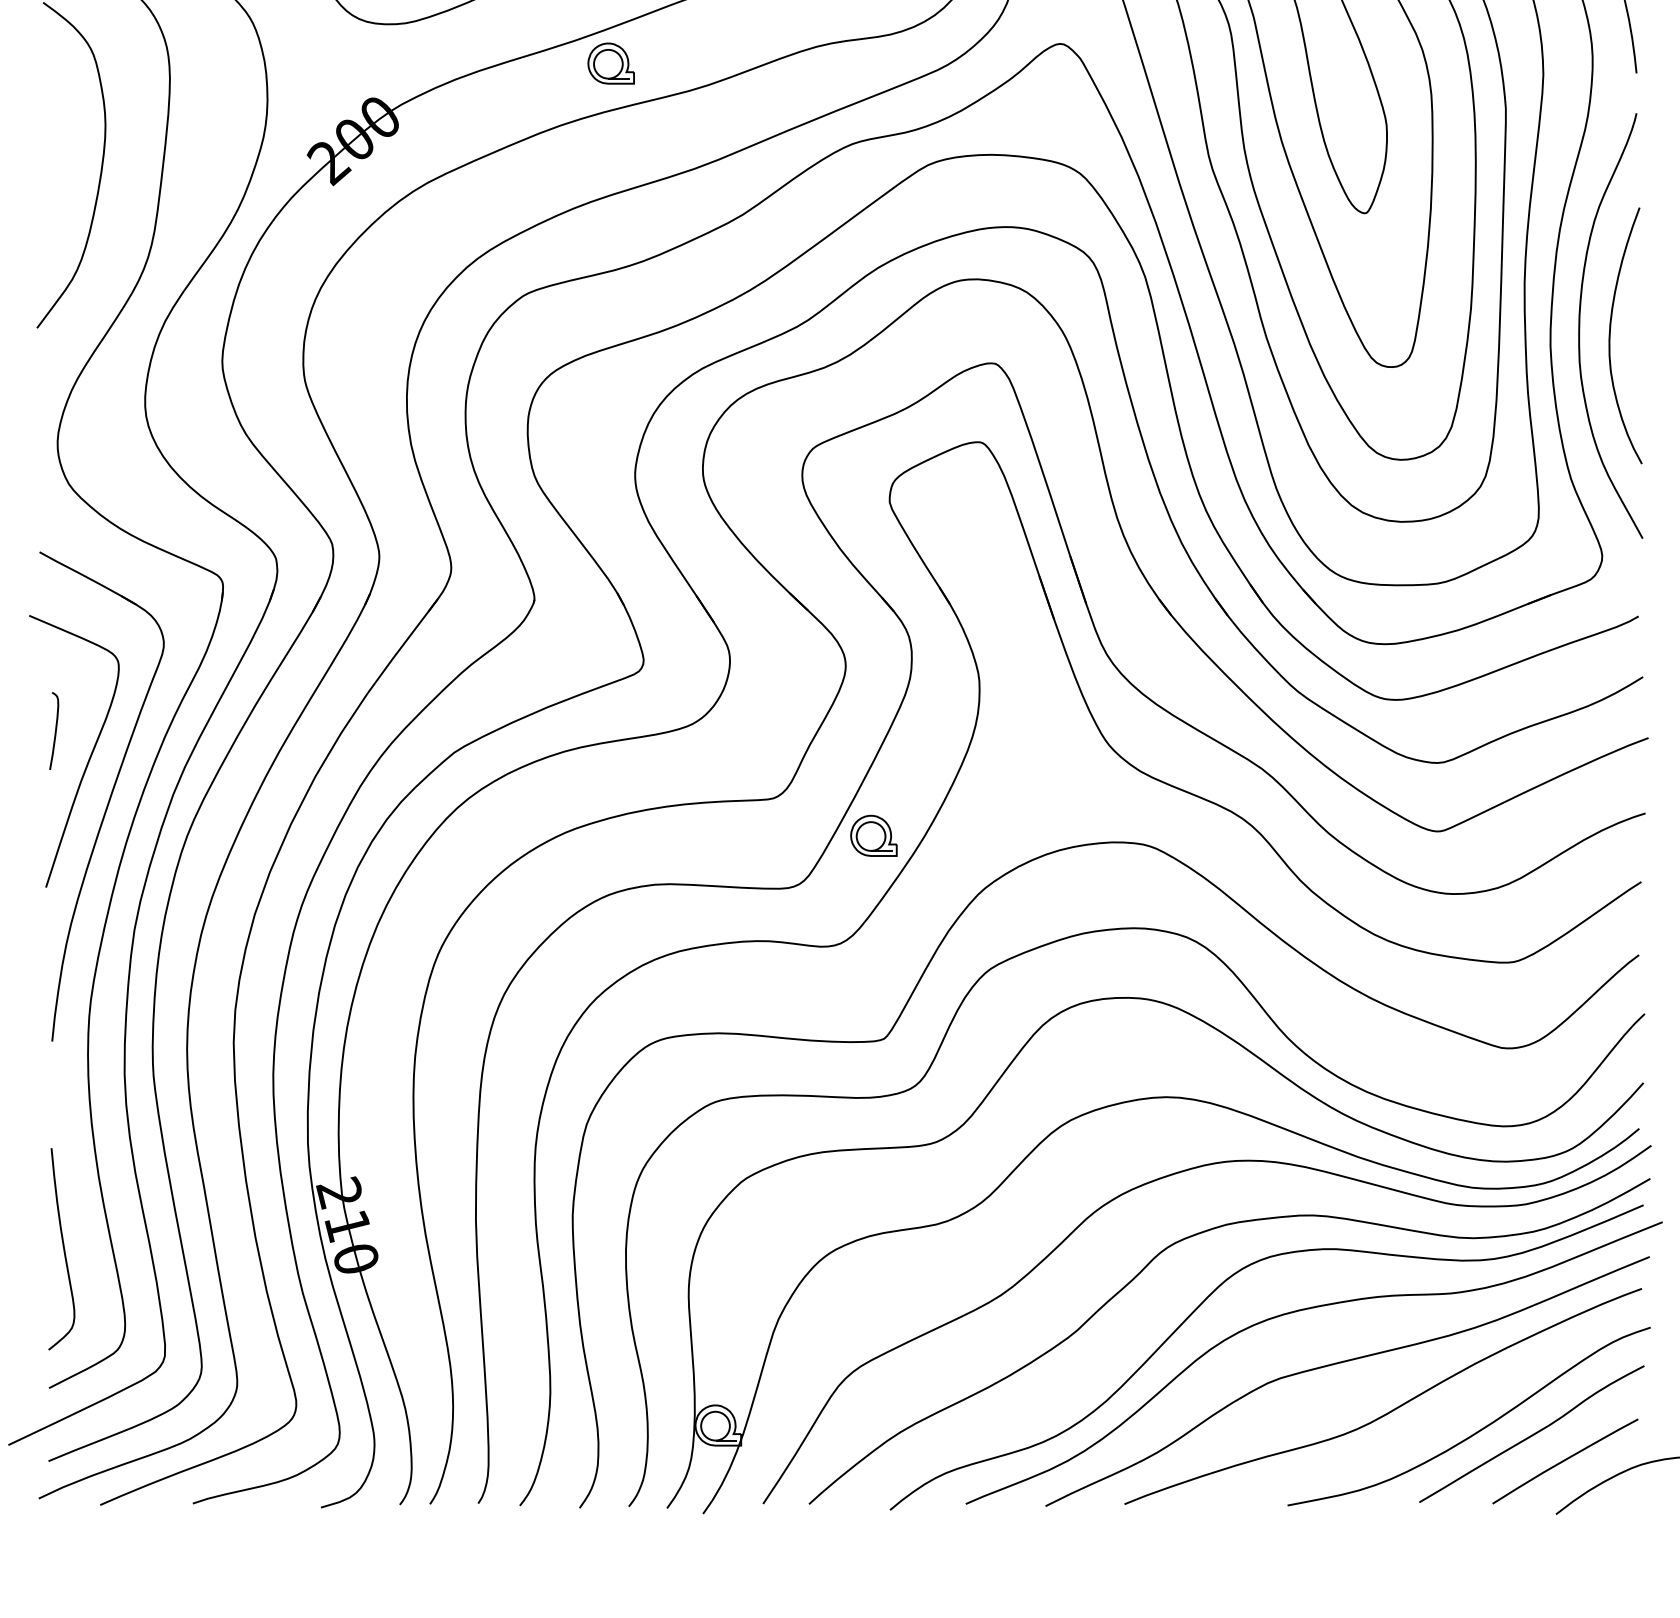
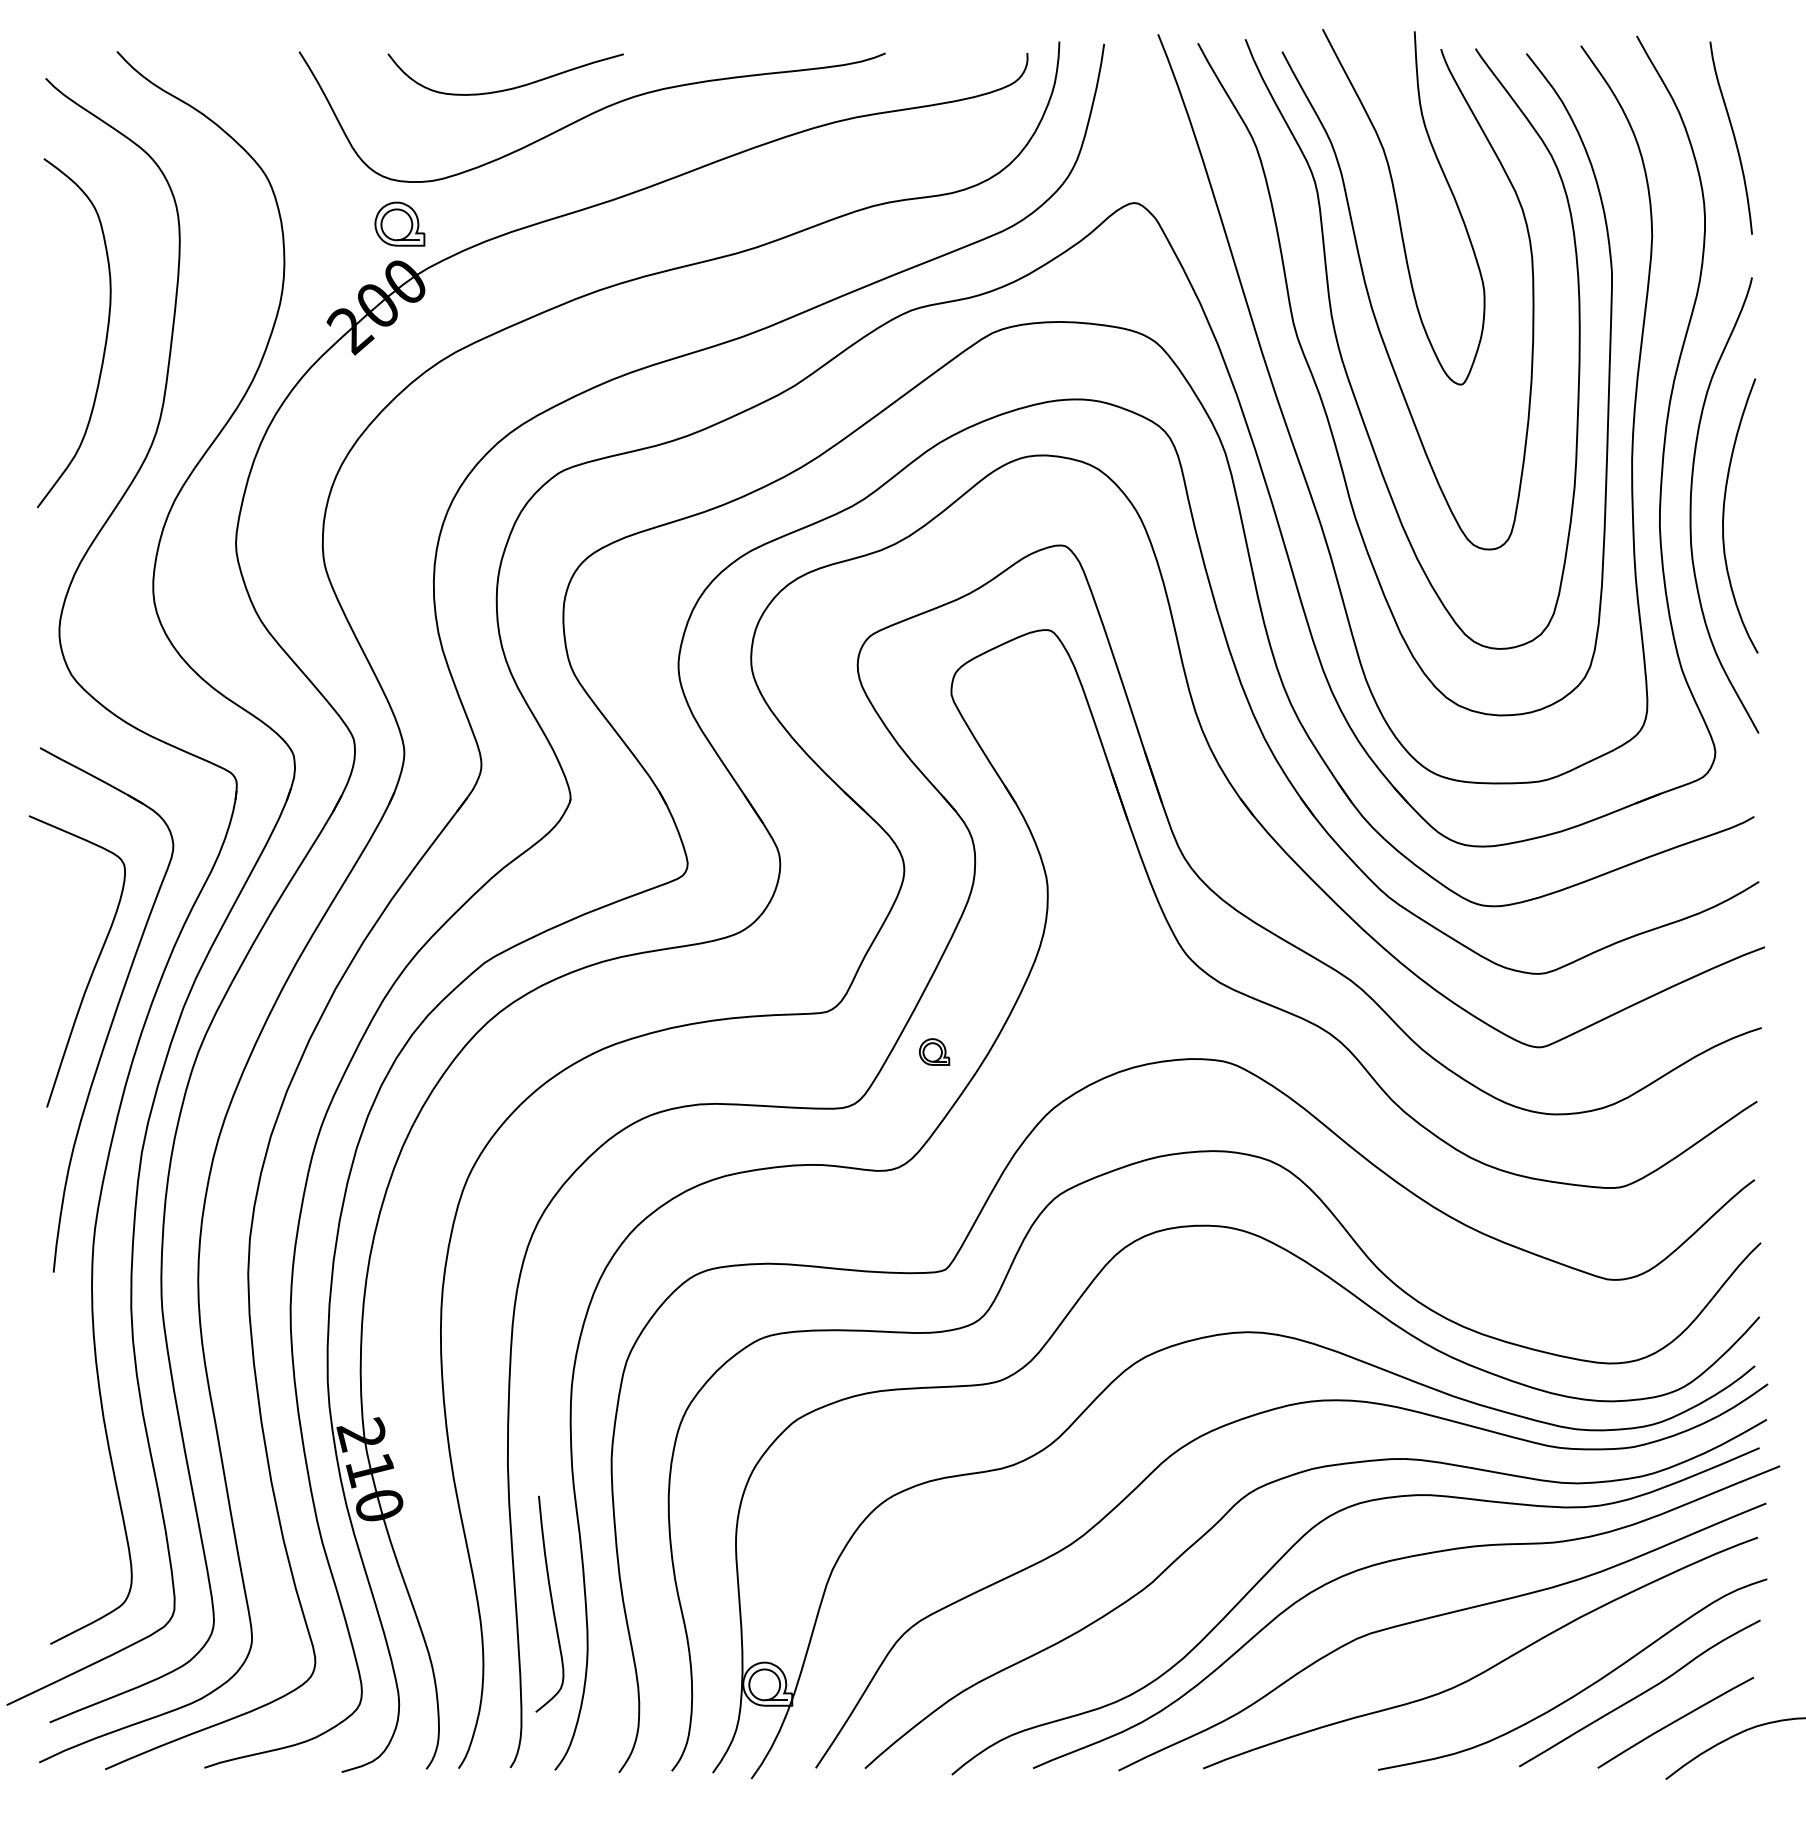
part: (610, 62) -> (399, 223), moved
curve: (54, 730) -> (56, 939), removed
part: (873, 835) -> (934, 1051), size x0.6
curve: (63, 1248) -> (551, 1603), moved

